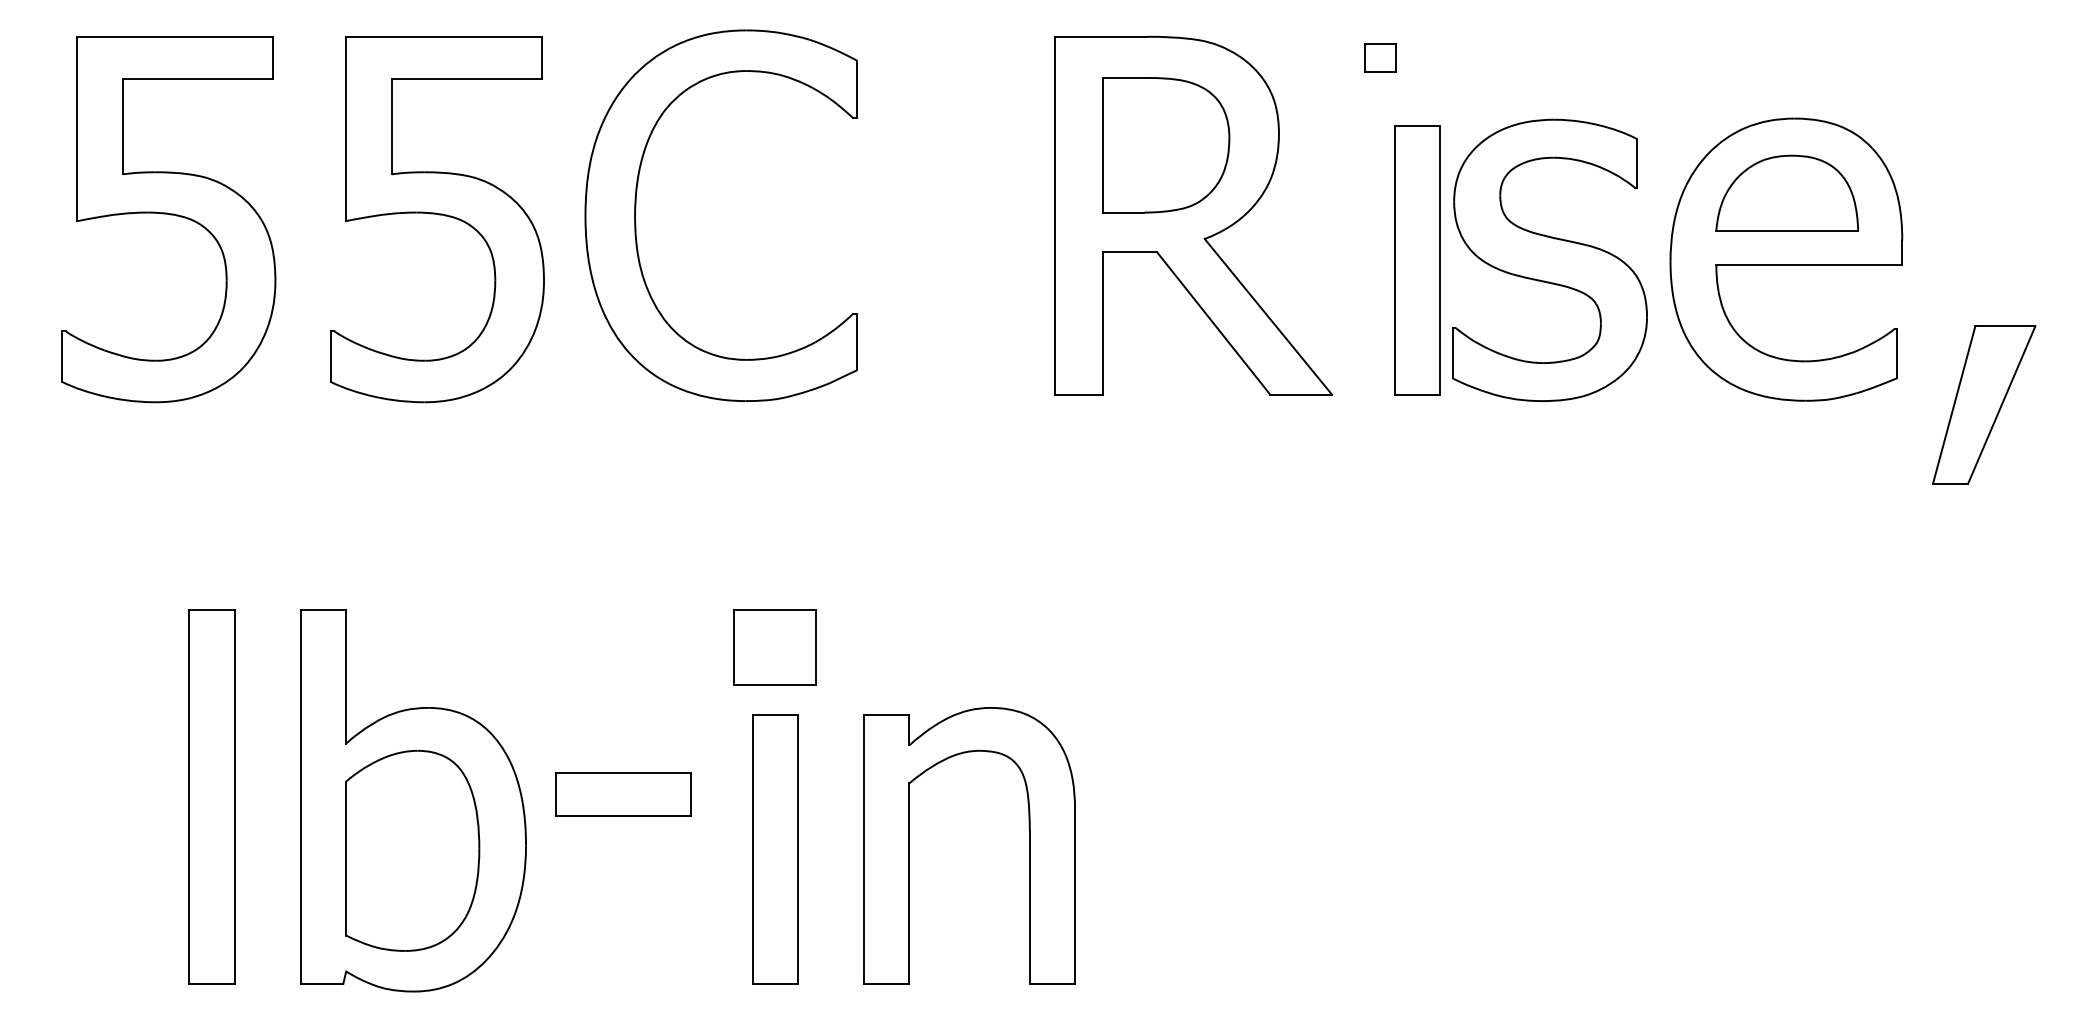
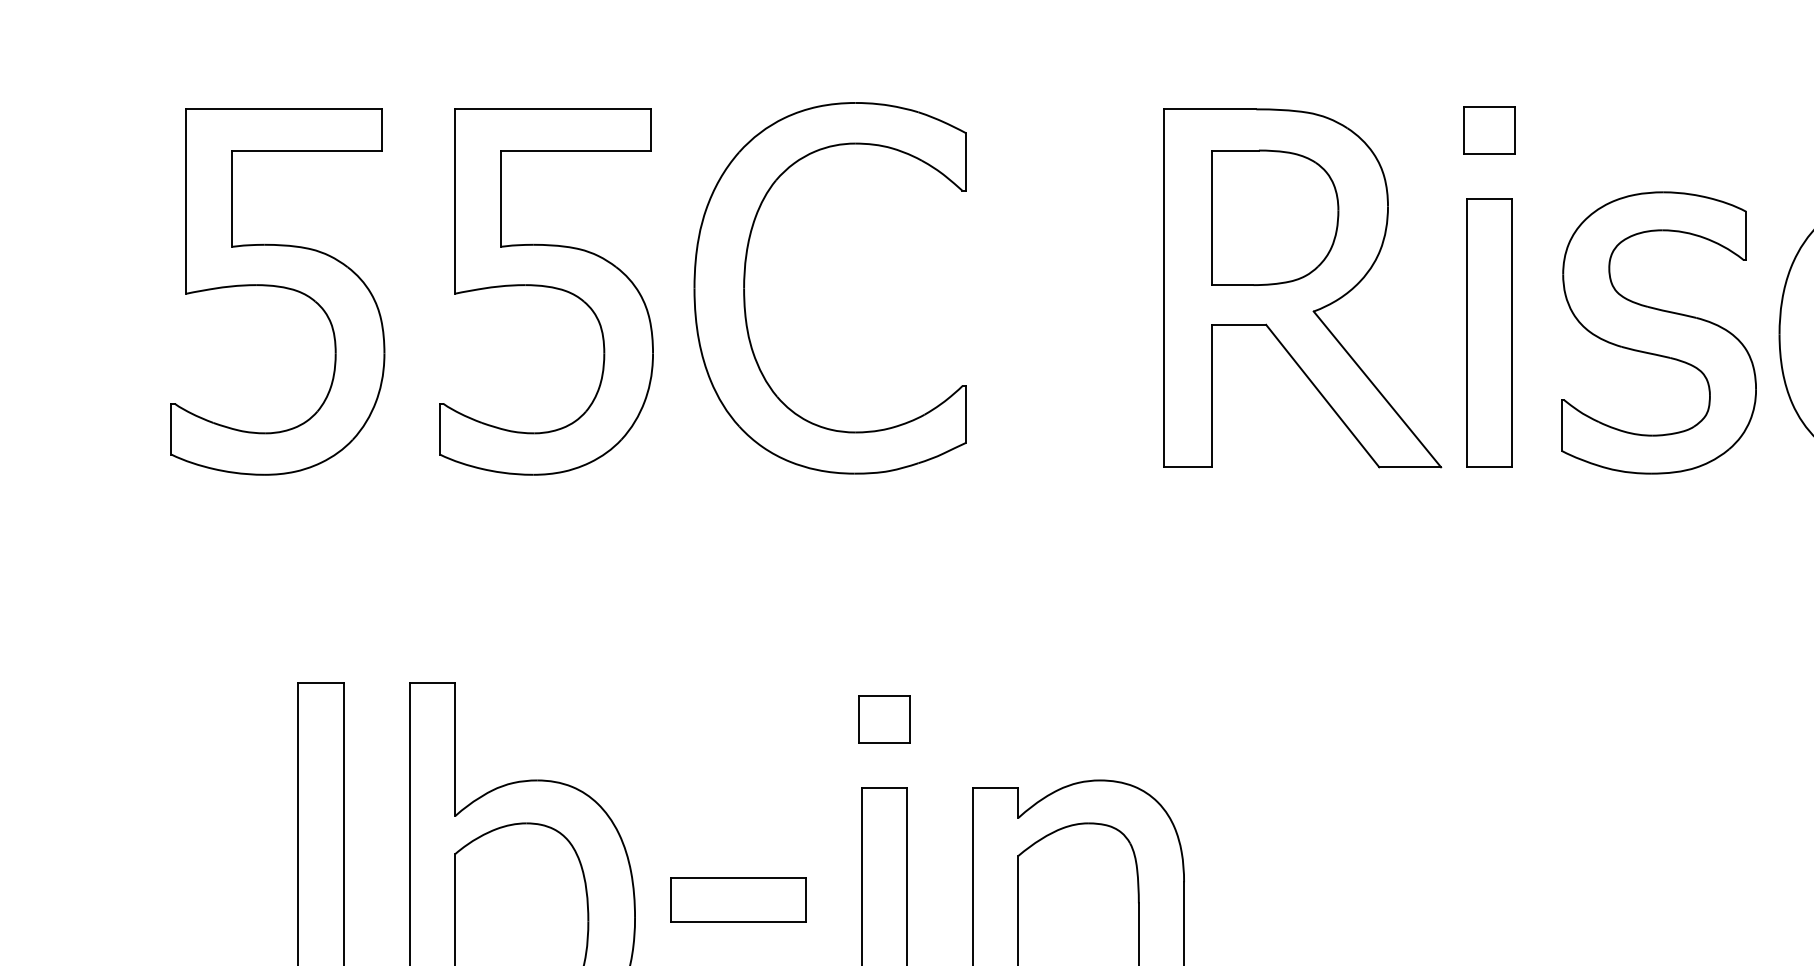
part: (1380, 57) -> (1489, 130), size x1.67
part: (1417, 260) -> (1489, 333), moved
part: (775, 647) -> (884, 720), size x0.62
part: (623, 794) -> (738, 900), moved

